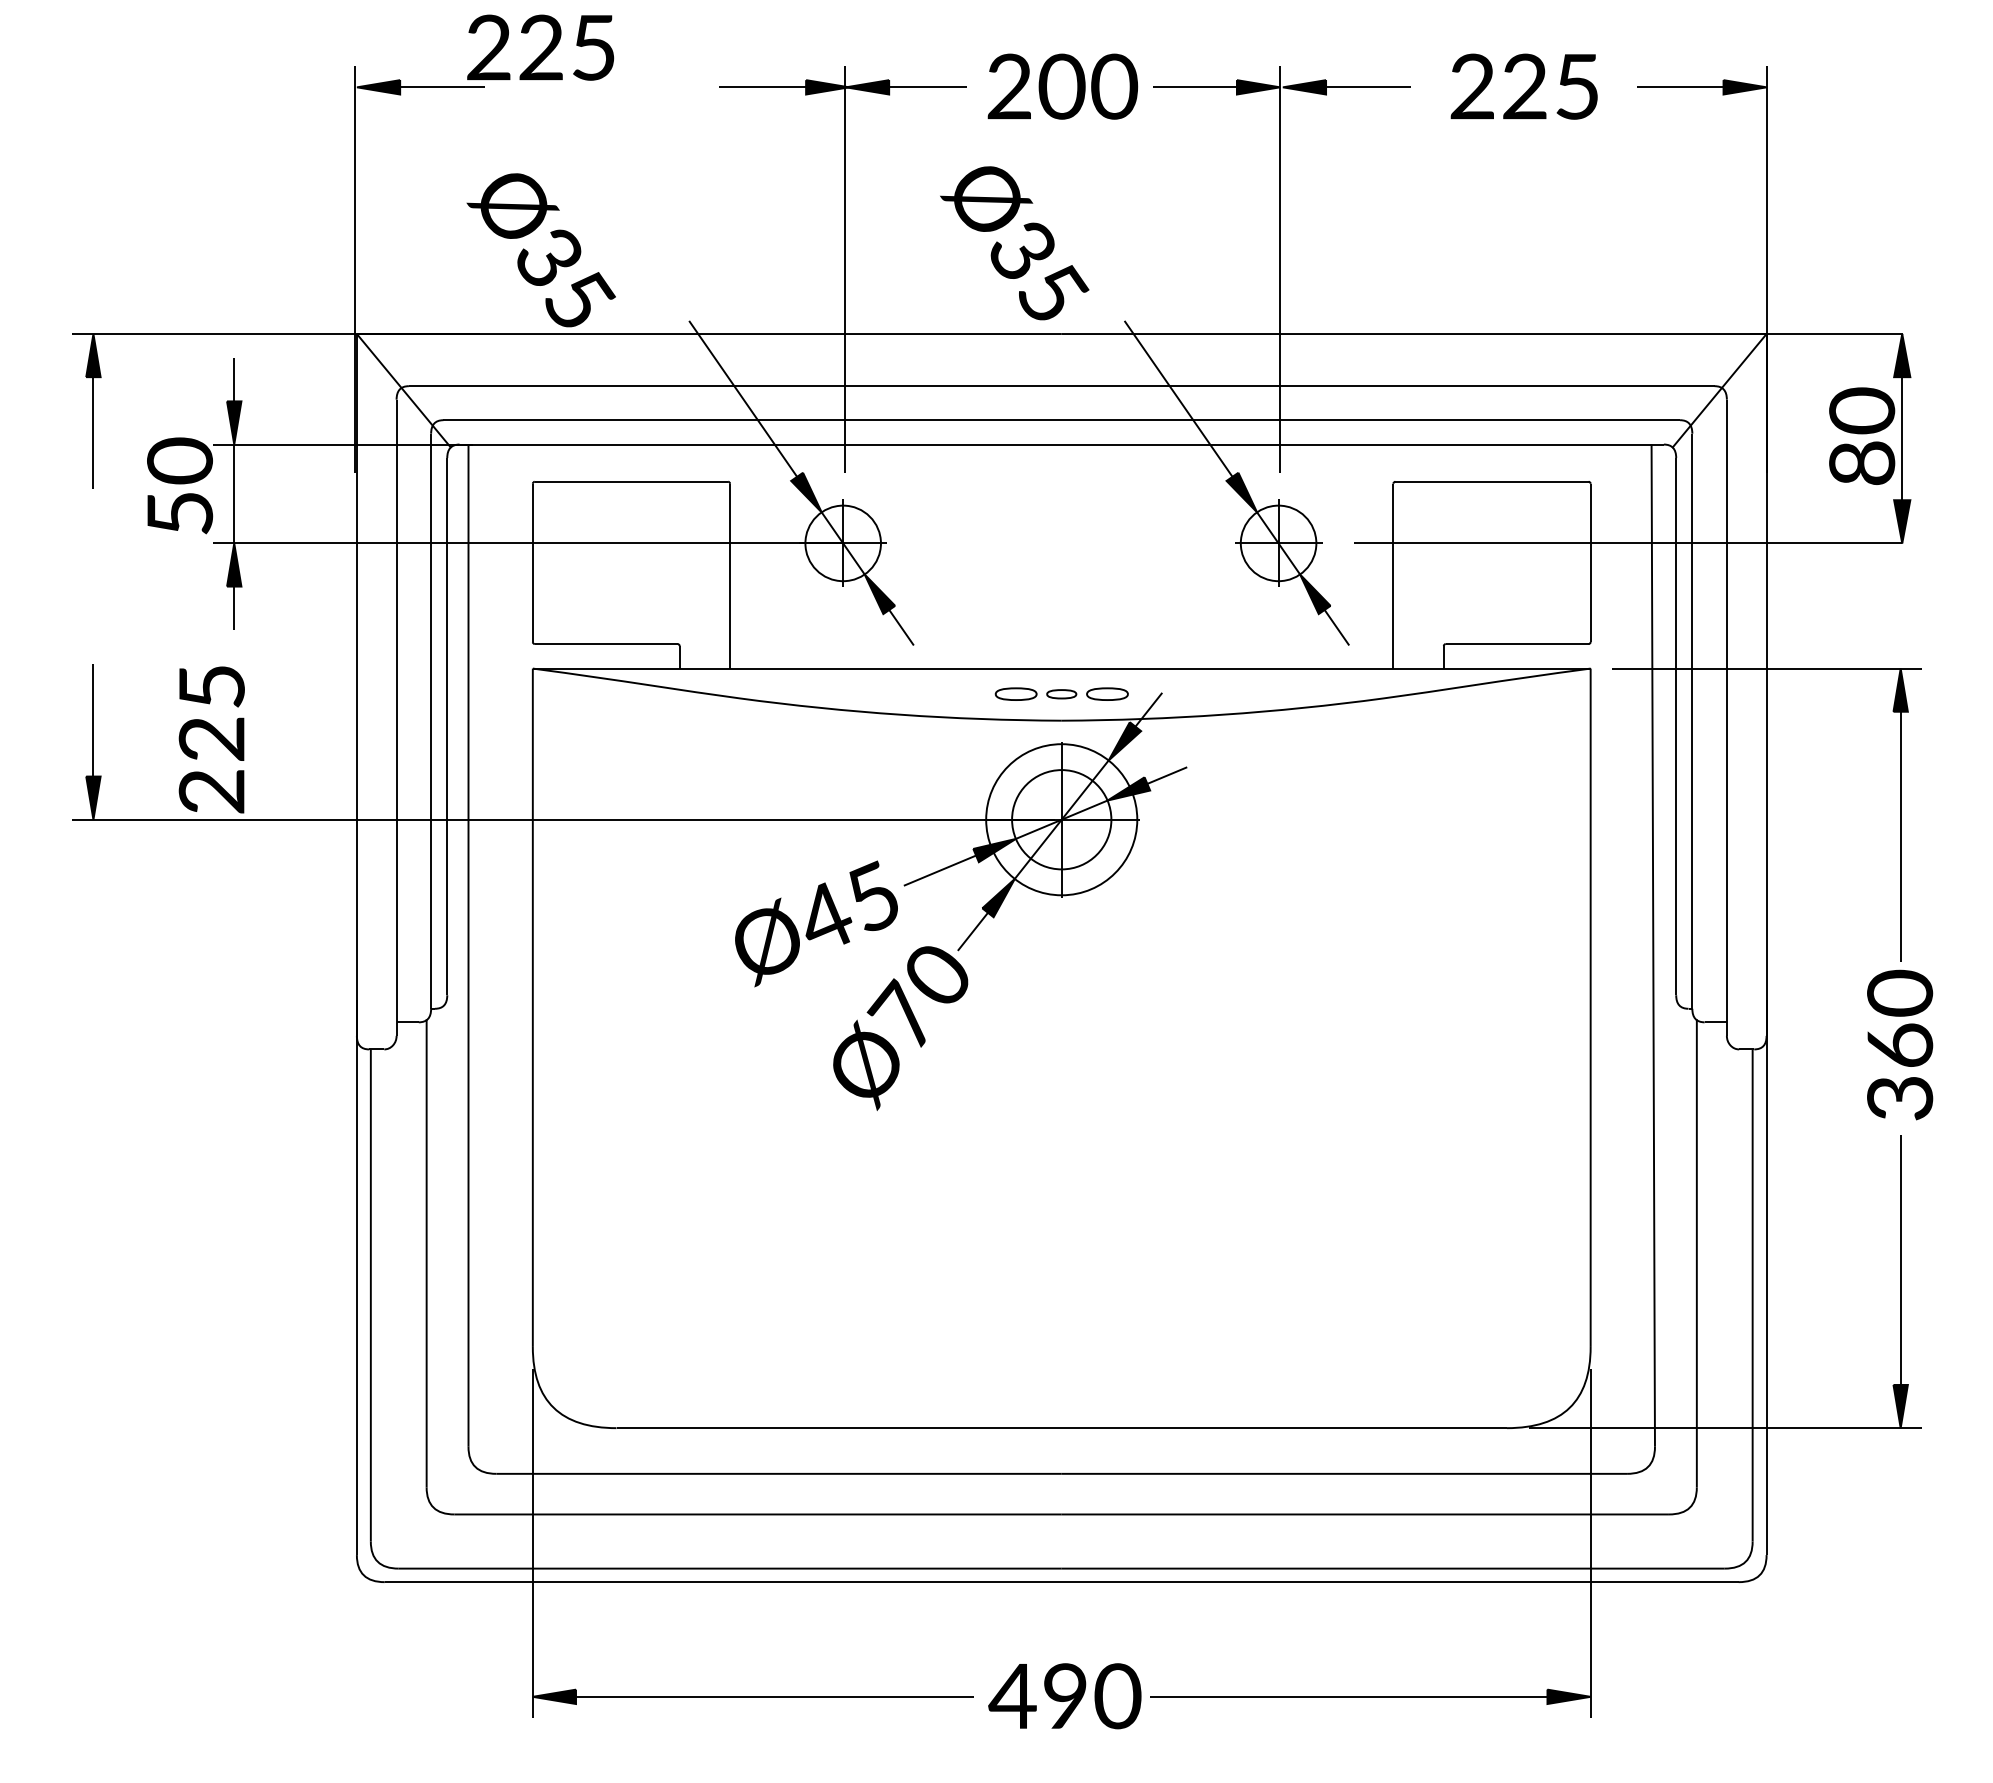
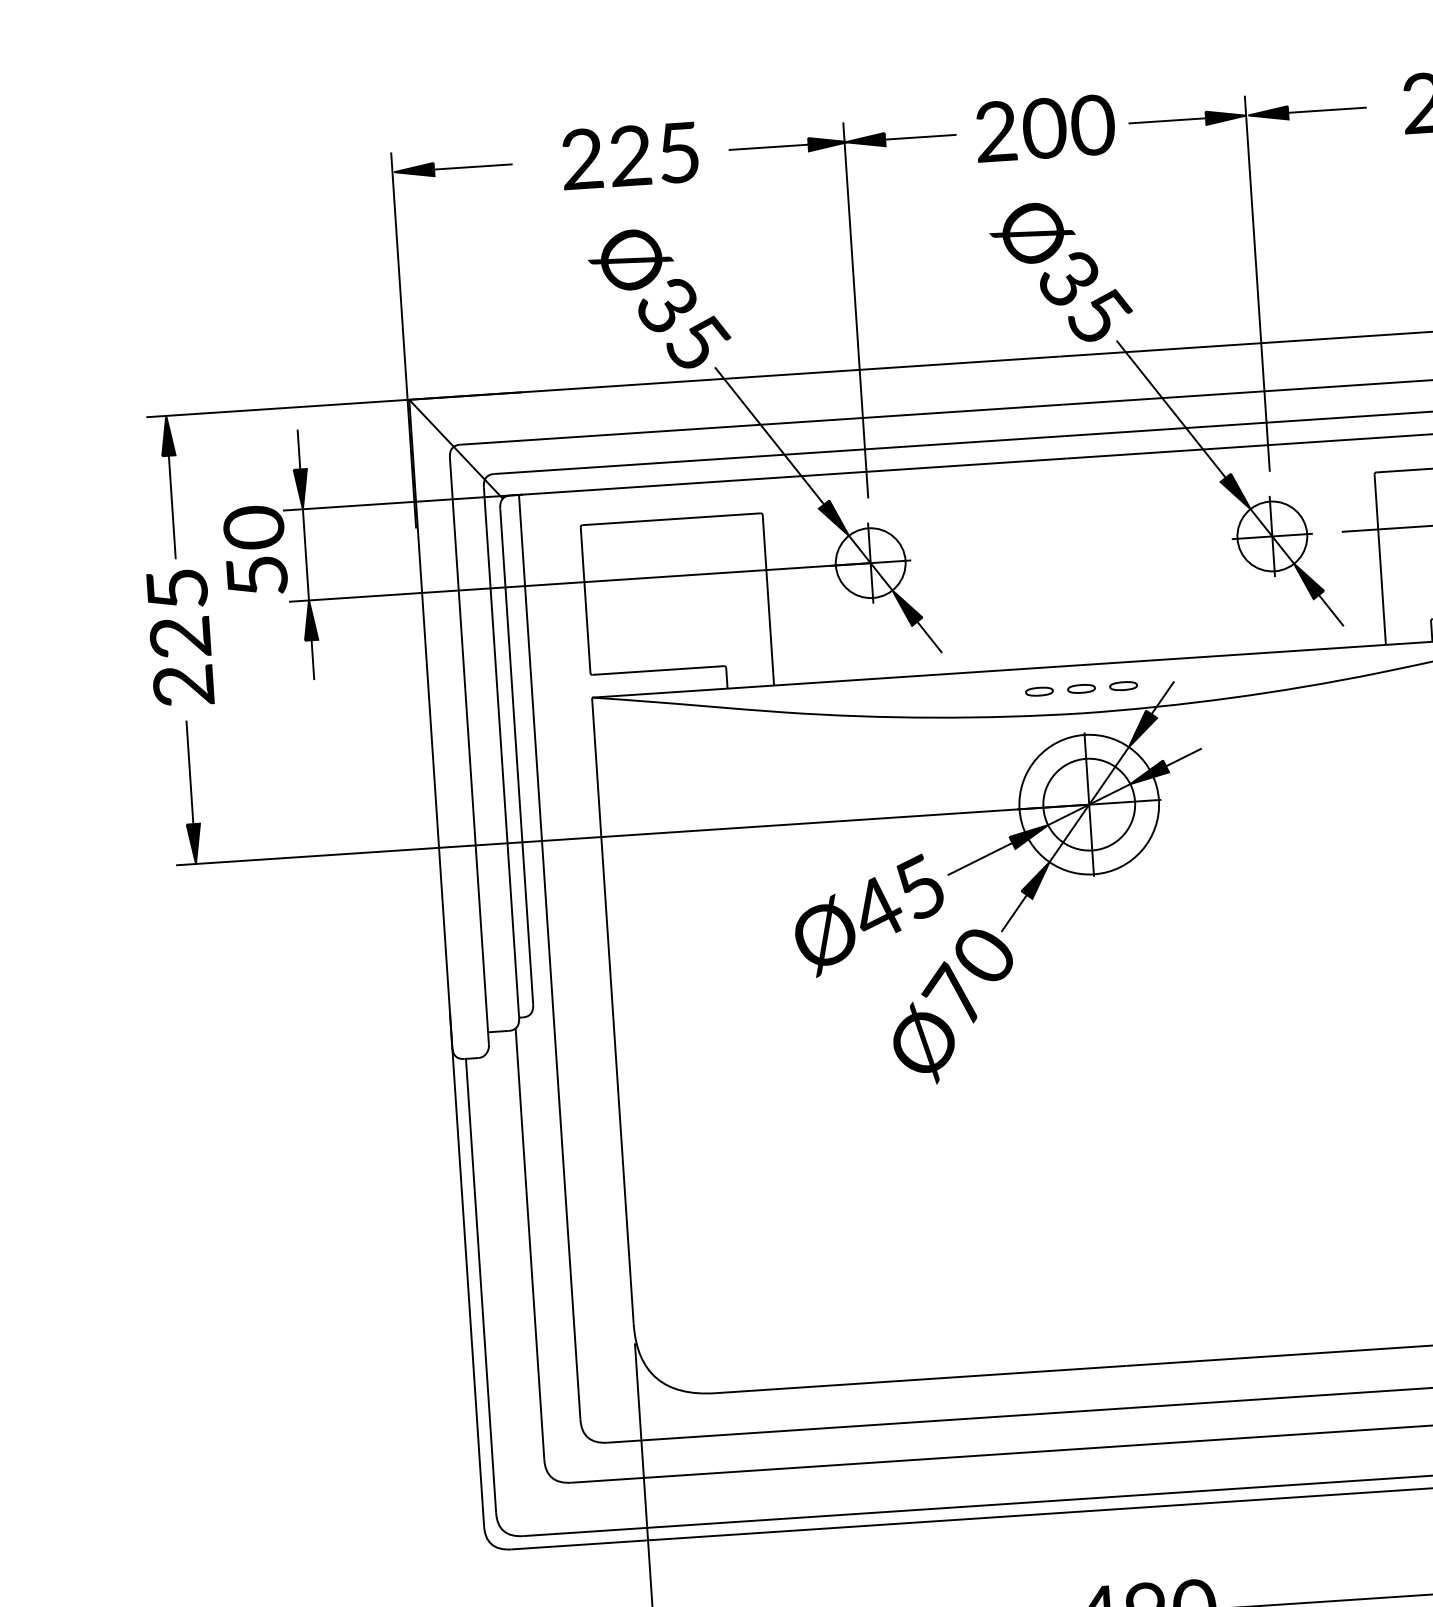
text: (540, 47) -> (629, 155), moved
text: (1014, 243) -> (1061, 272), moved
text: (540, 250) -> (658, 299), moved
part: (1015, 694) -> (1038, 691), size x0.71
part: (1106, 694) -> (1122, 686), size x0.71
text: (211, 739) -> (180, 637), moved

